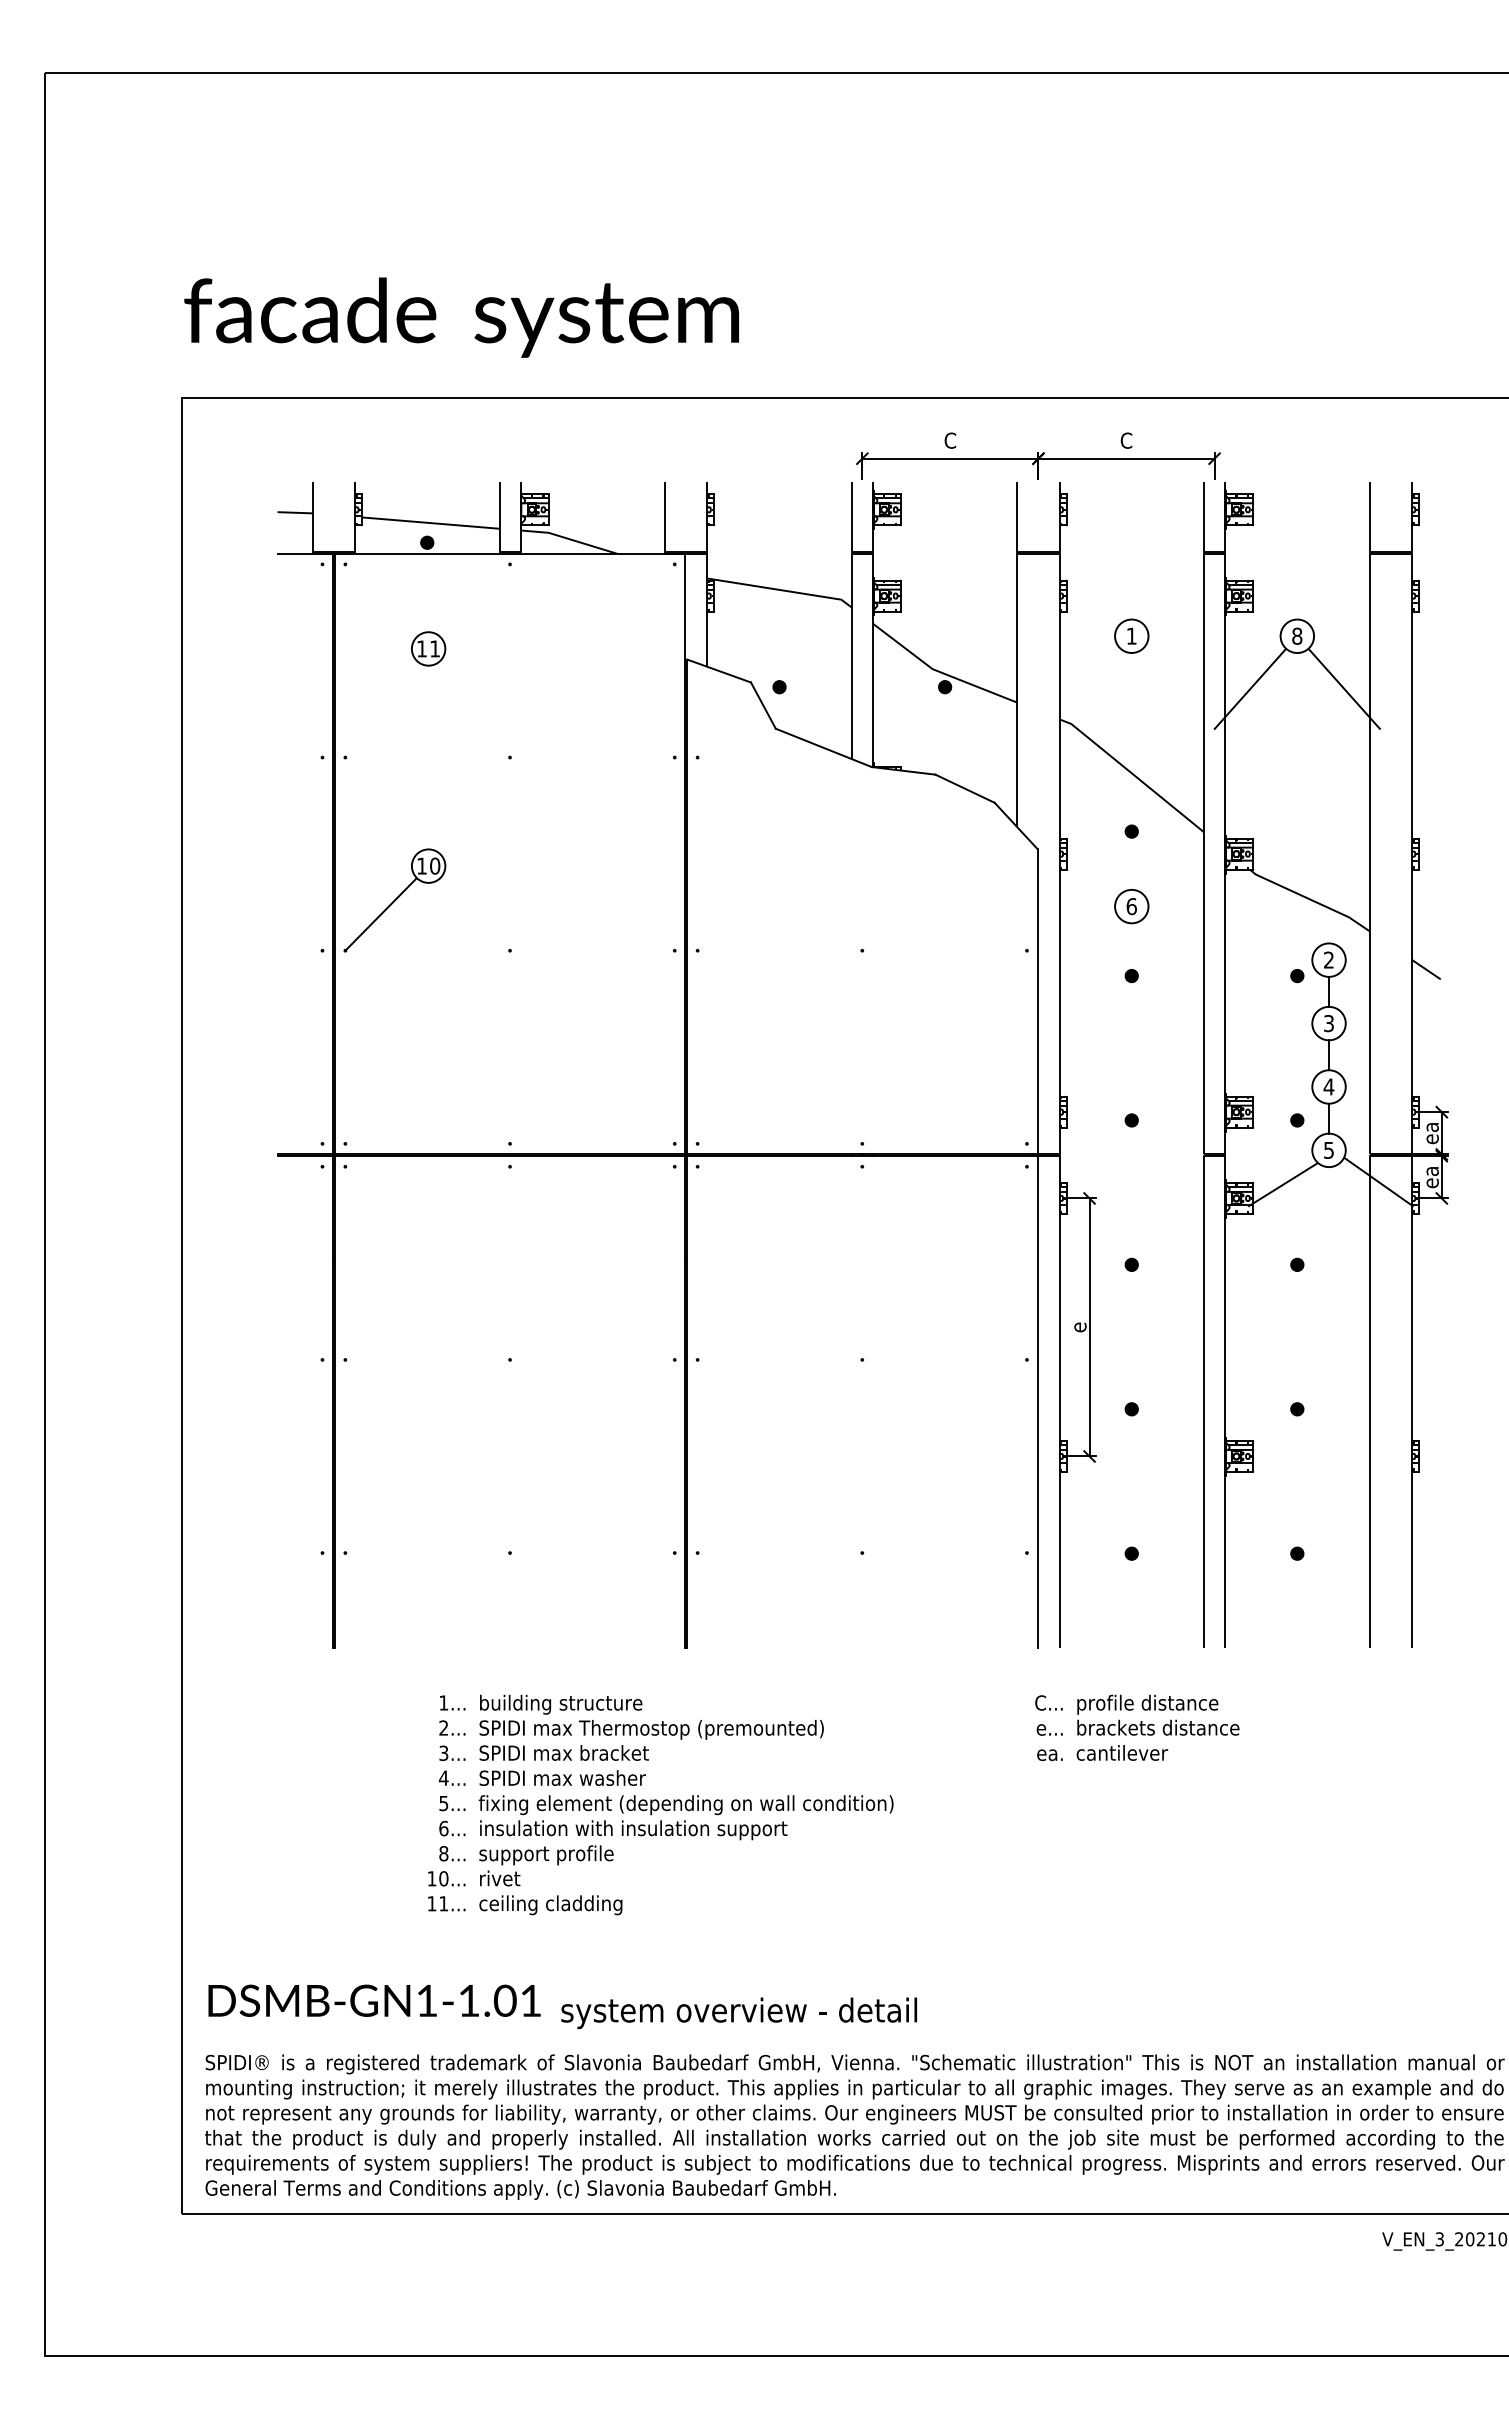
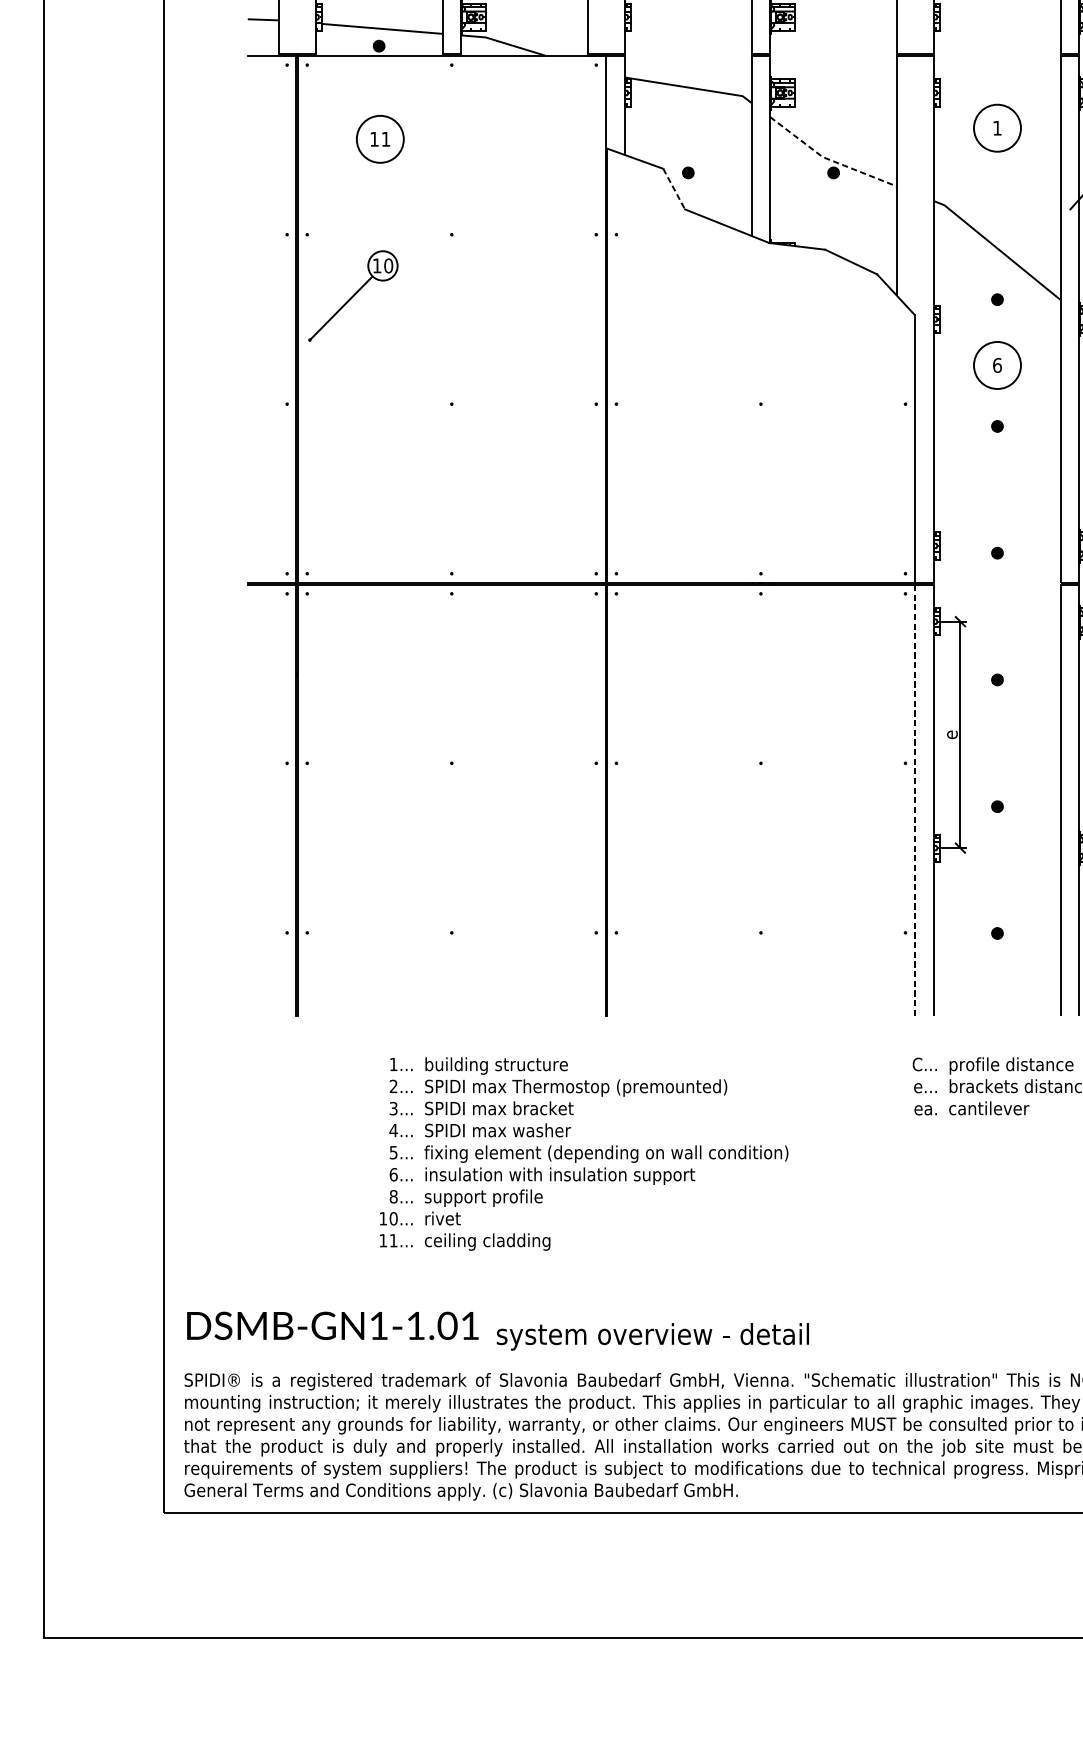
circle: (1131, 636) -> (997, 128), size x1.6
circle: (428, 648) -> (380, 138), size x1.6
line: (940, 672) -> (829, 160), solid -> dashed
line: (763, 706) -> (674, 189), solid -> dashed
part: (394, 900) -> (353, 296), moved
circle: (1131, 906) -> (997, 365), size x1.6
line: (1037, 1401) -> (914, 799), solid -> dashed

